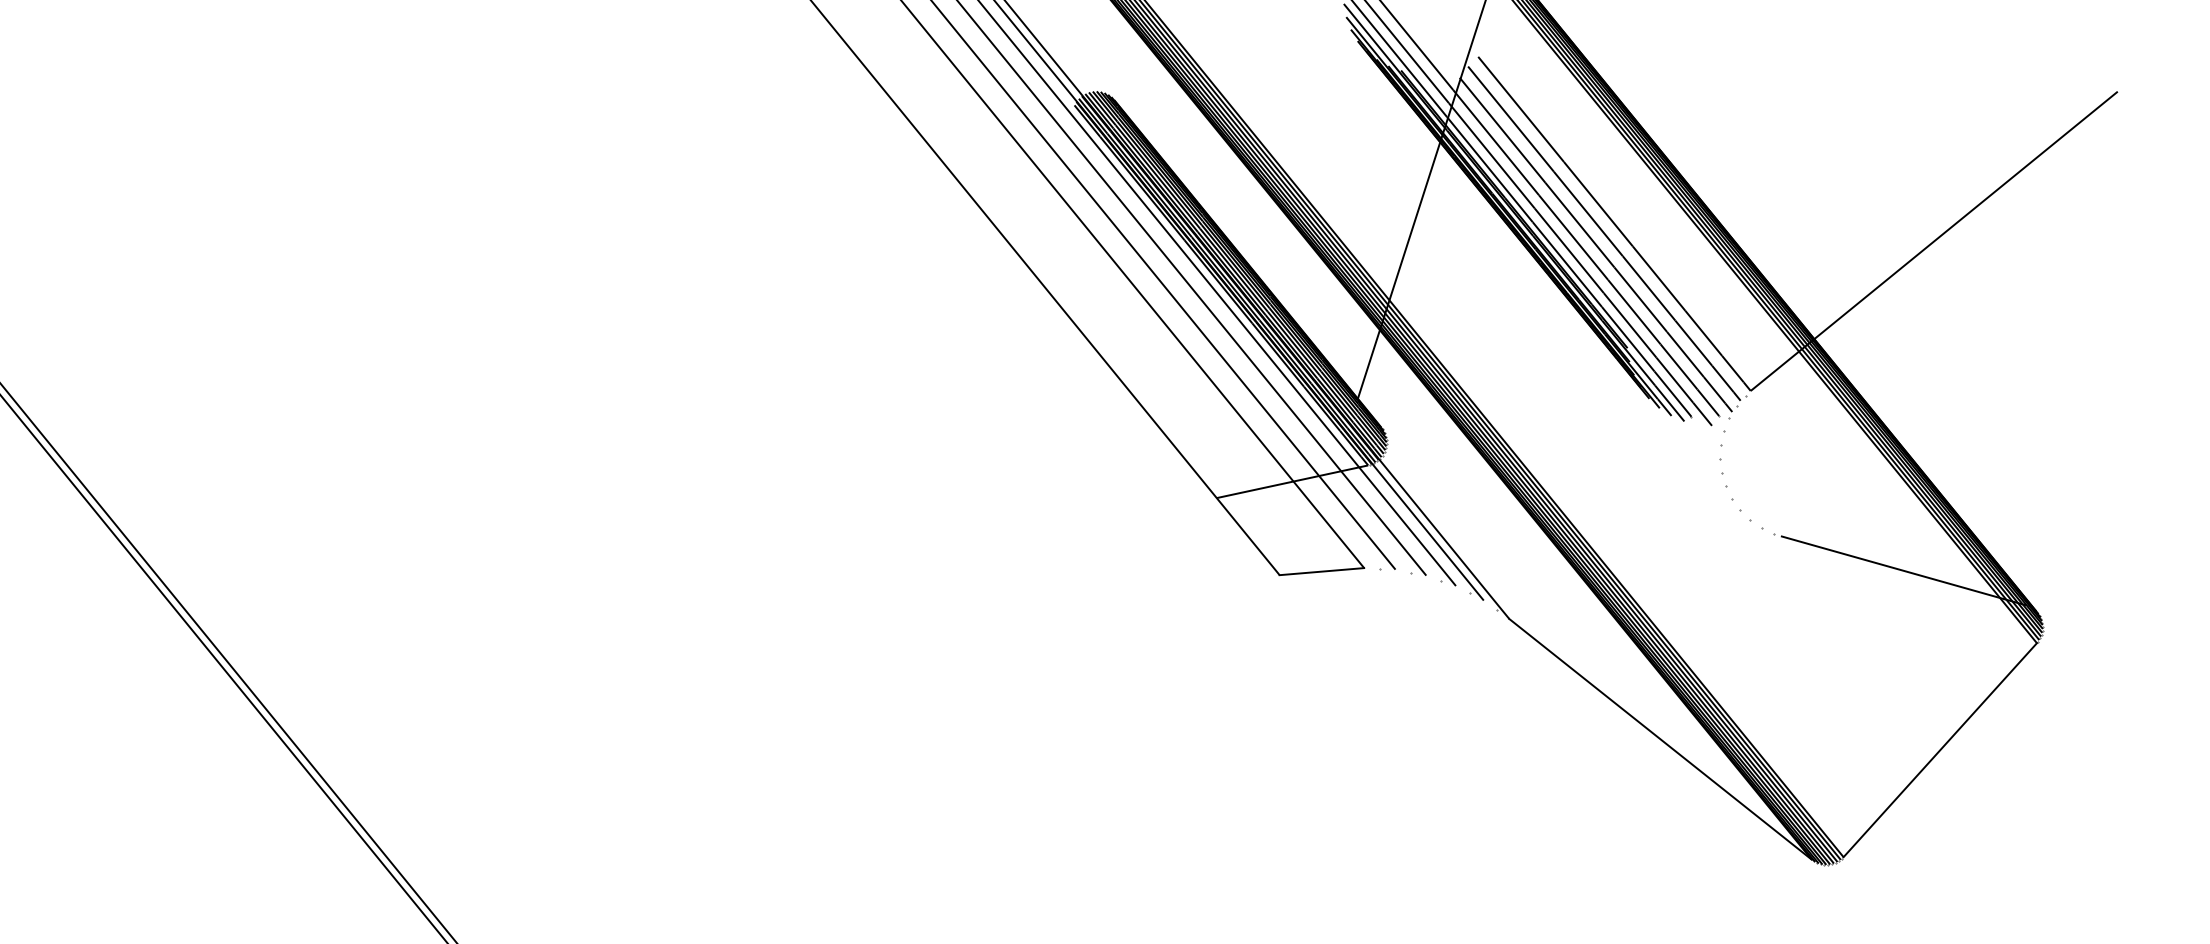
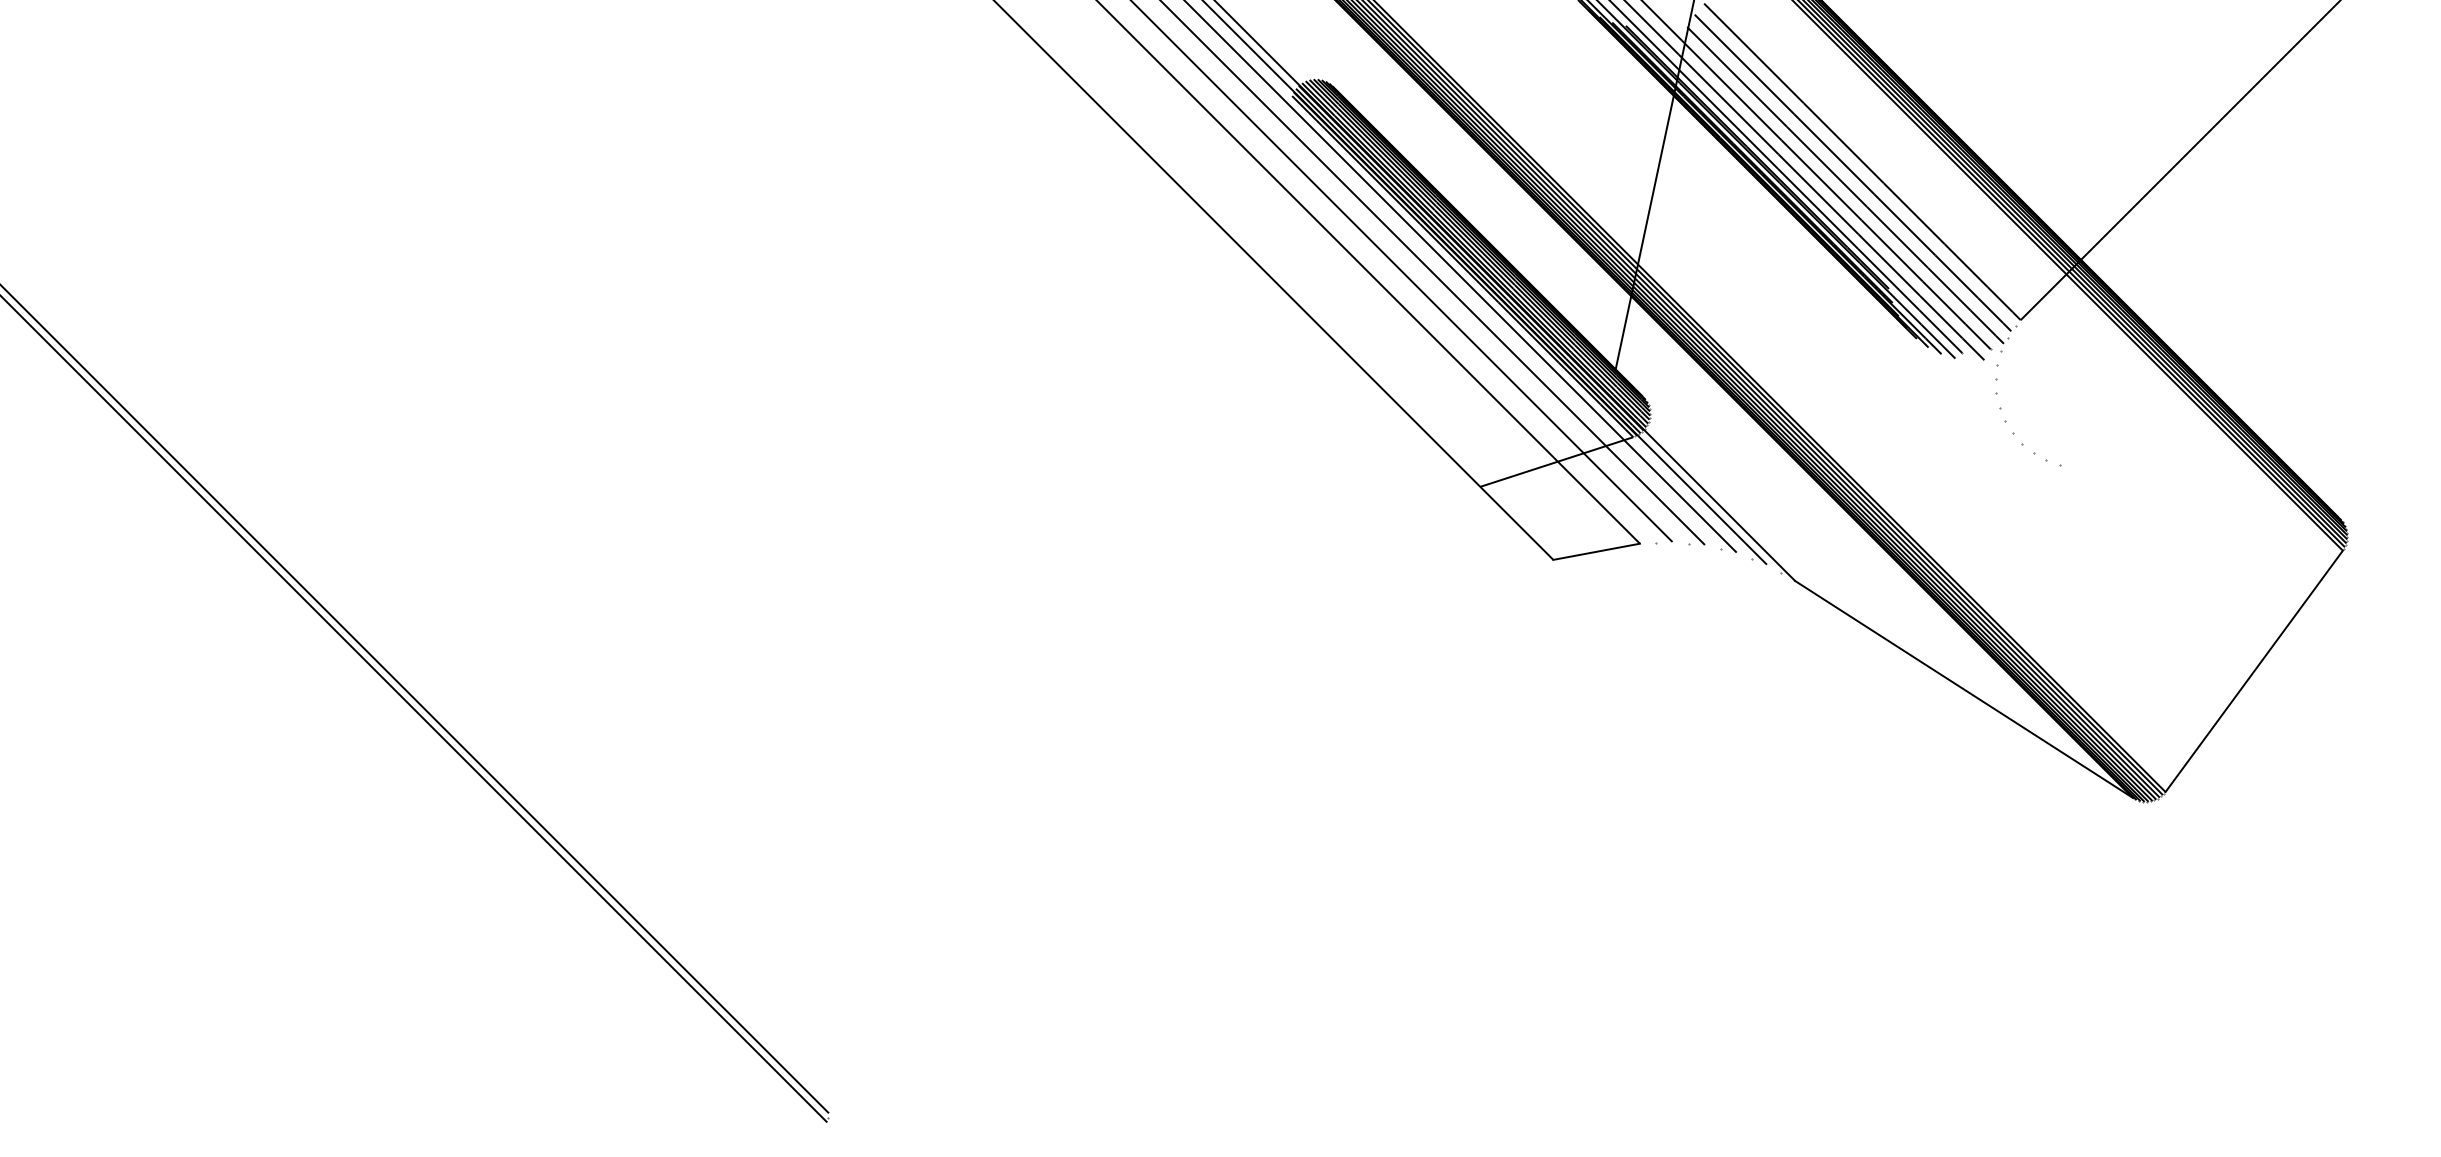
line: (1903, 570) -> (2197, 489), removed

